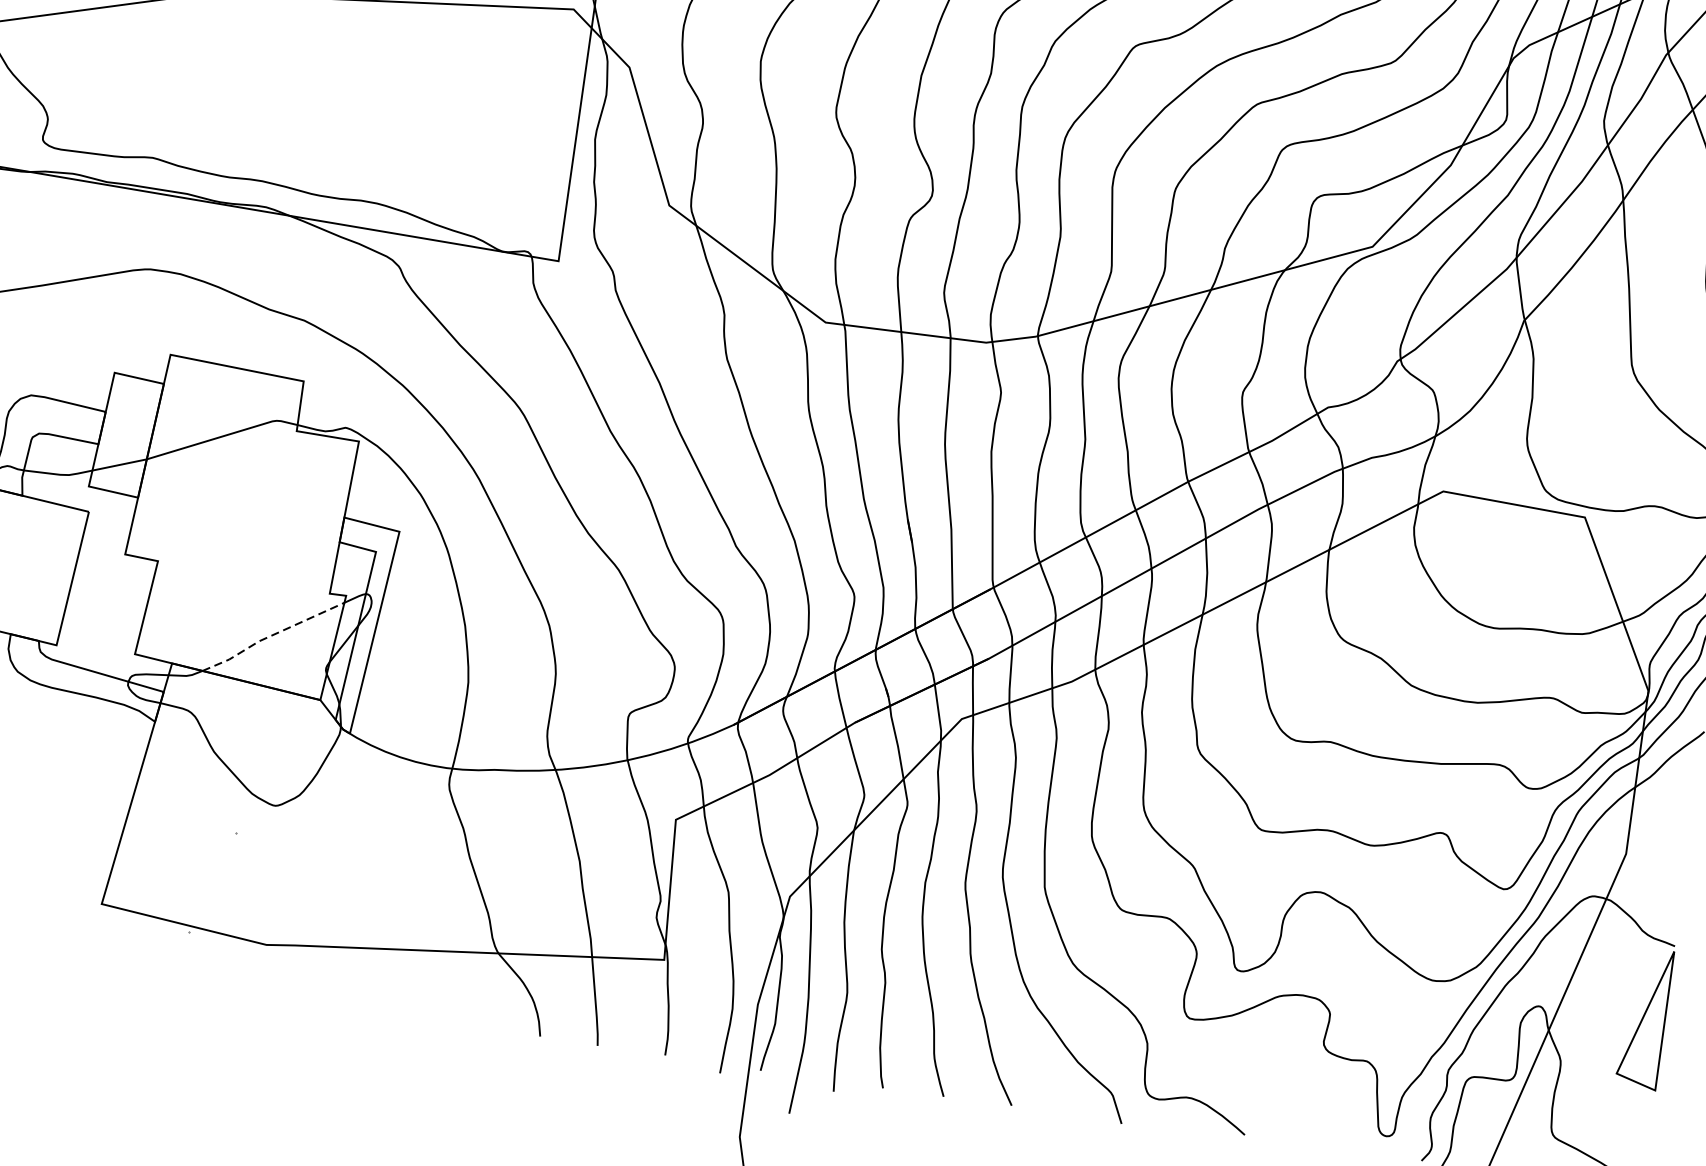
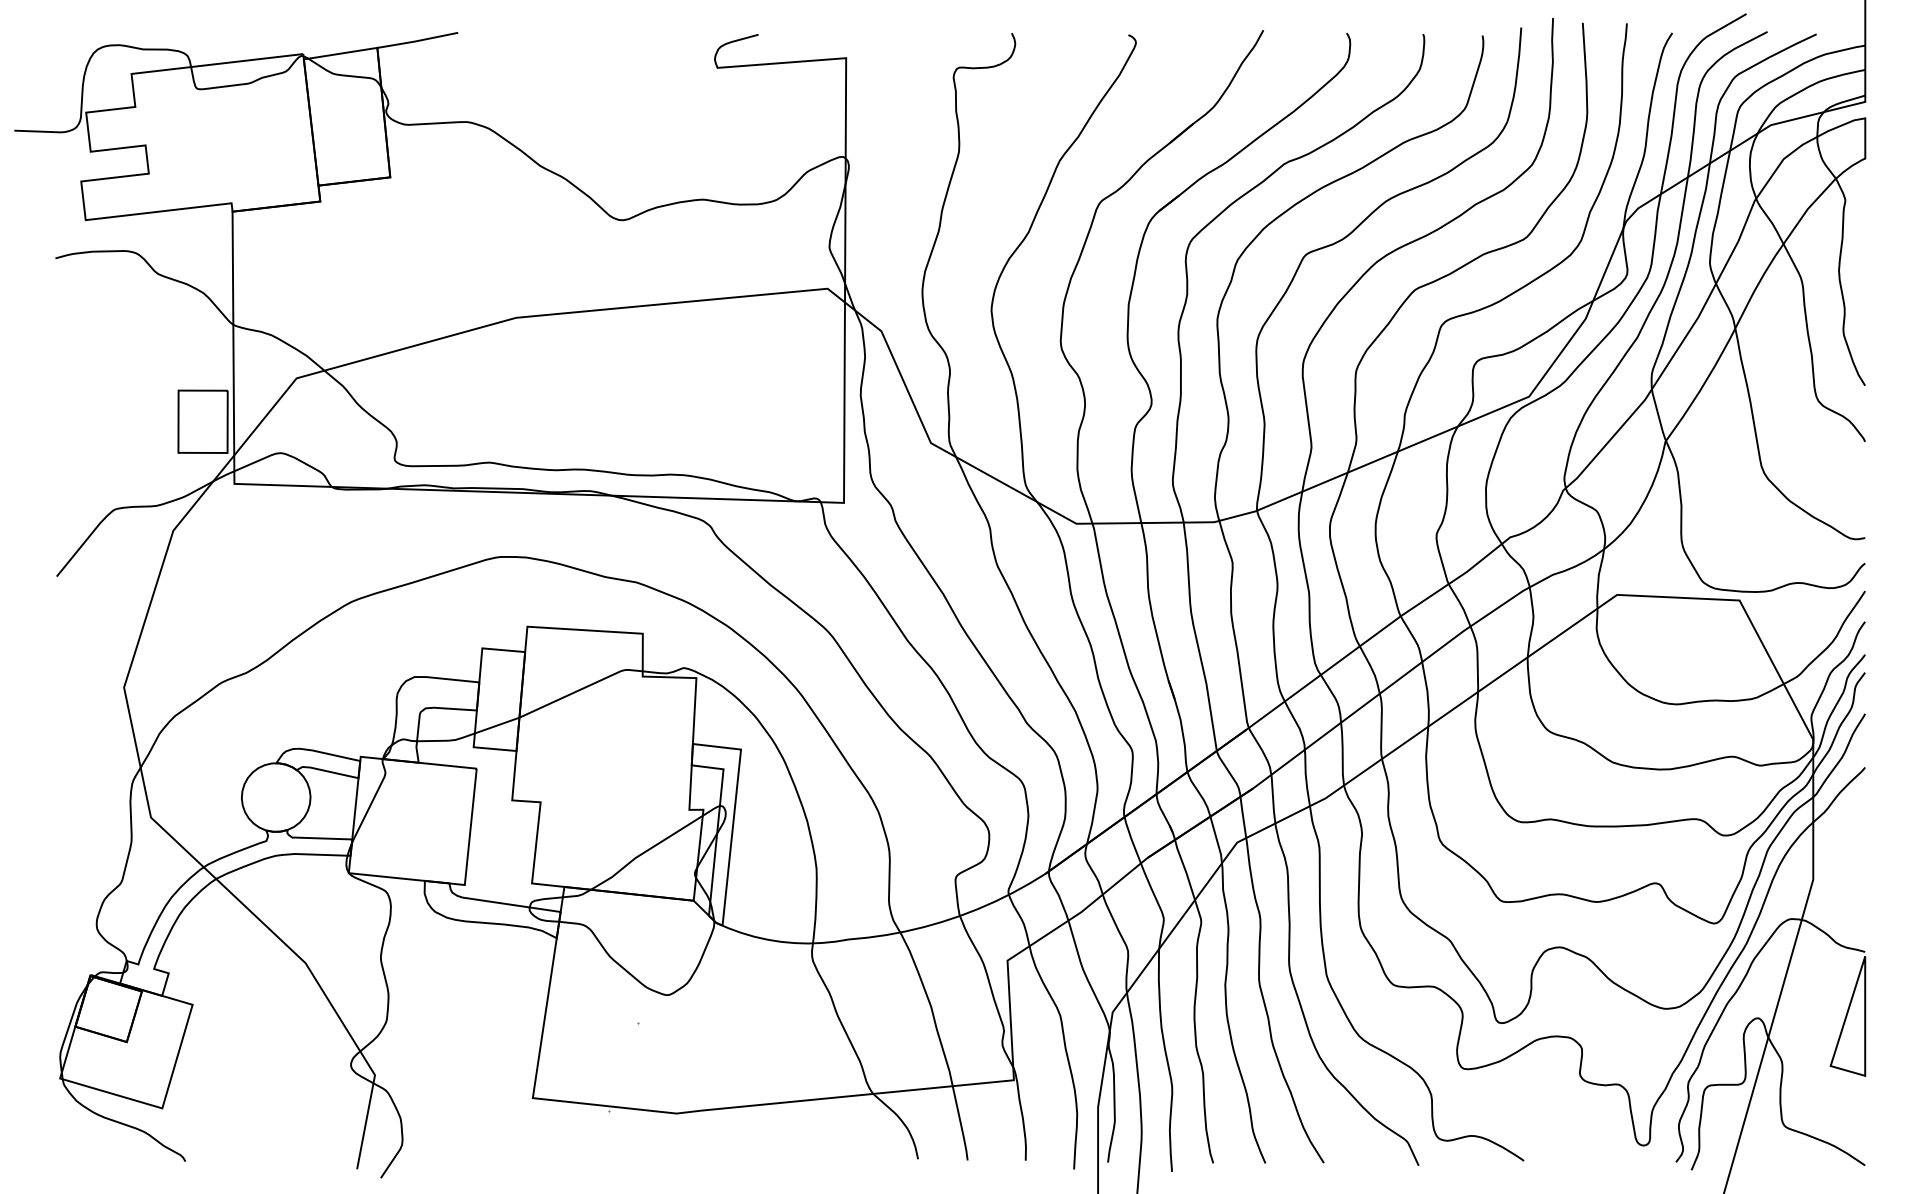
line: (272, 635) -> (645, 851), dashed -> solid

